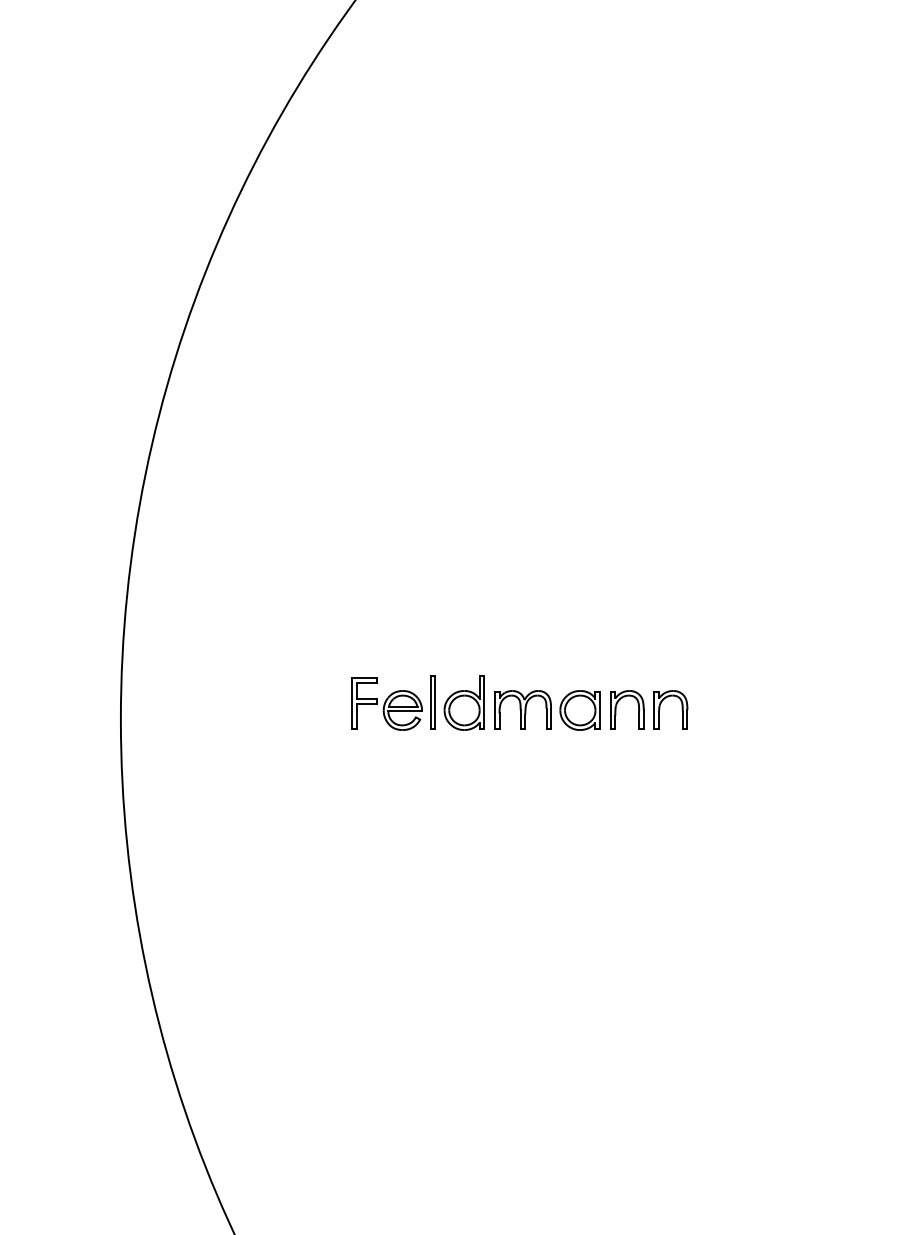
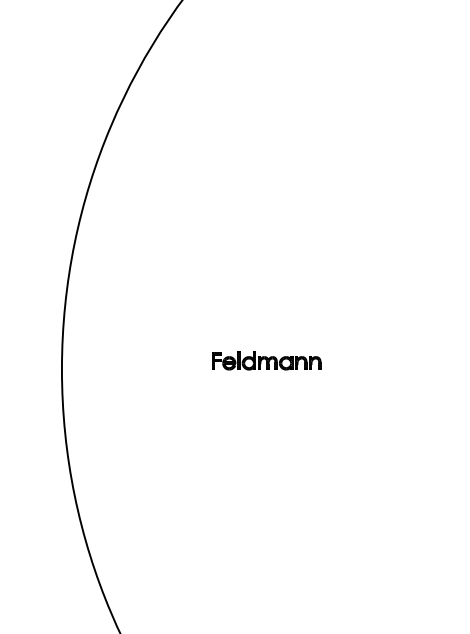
part: (519, 702) -> (266, 360), size x0.62

